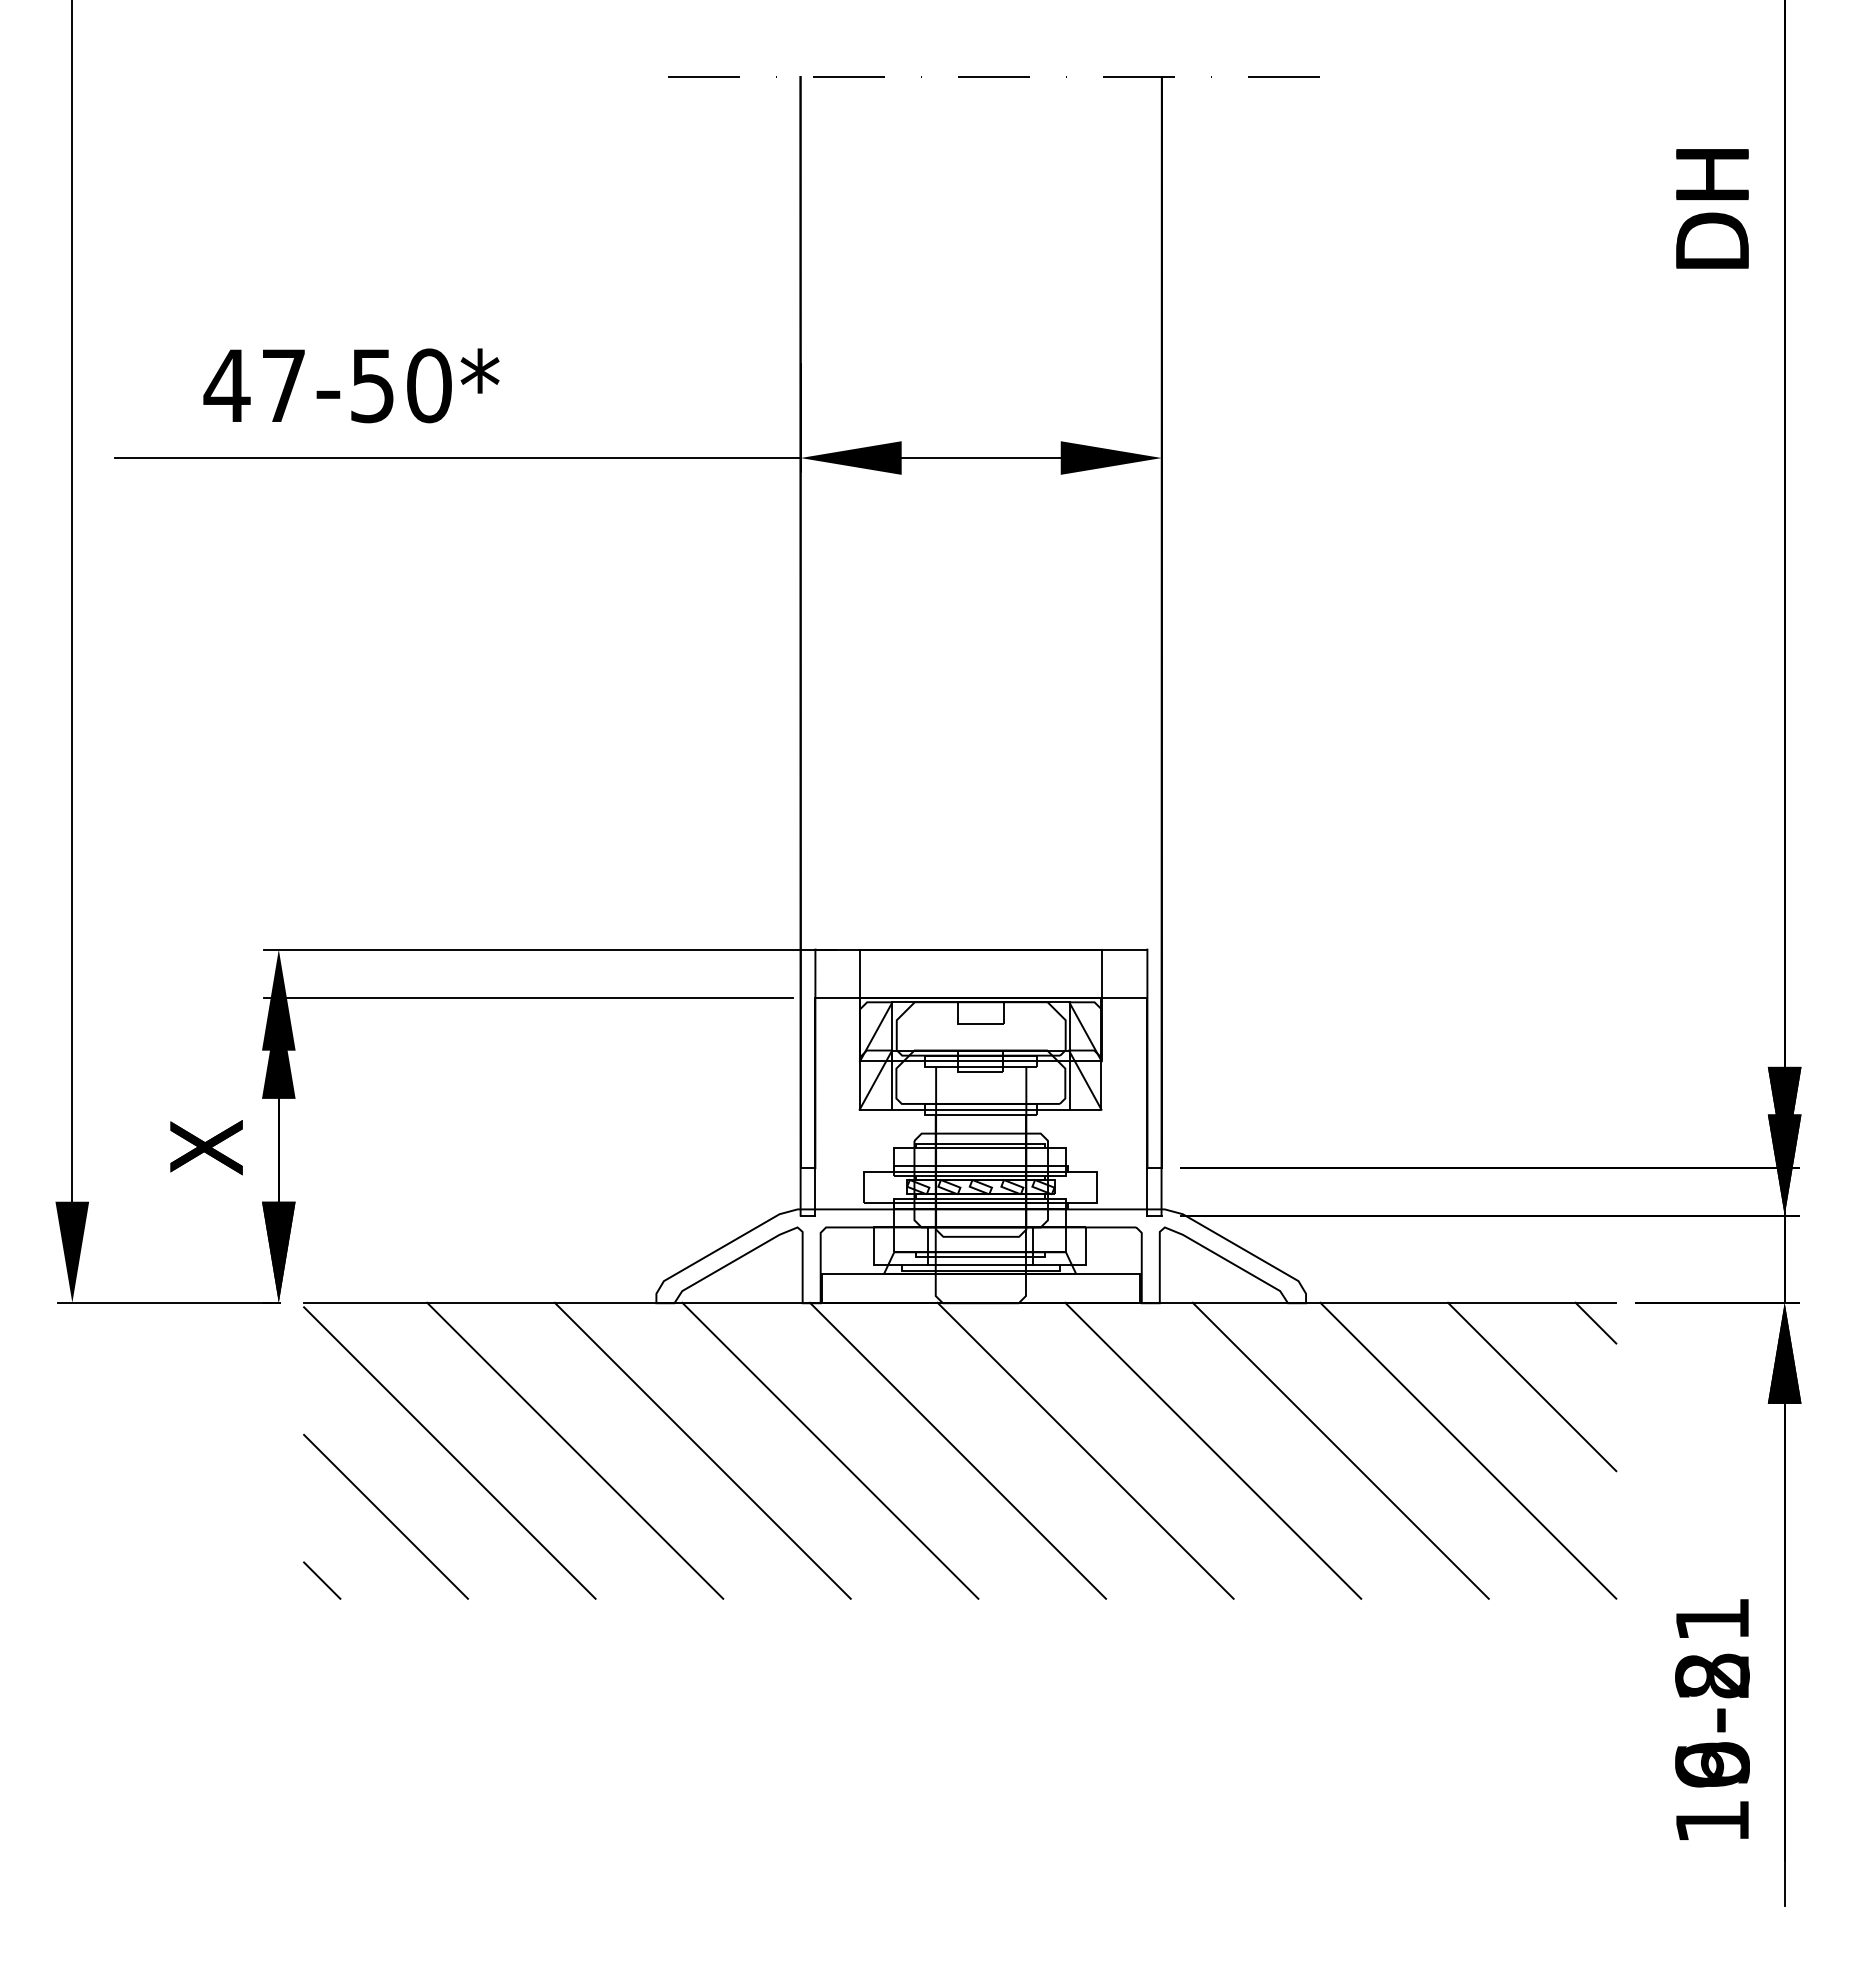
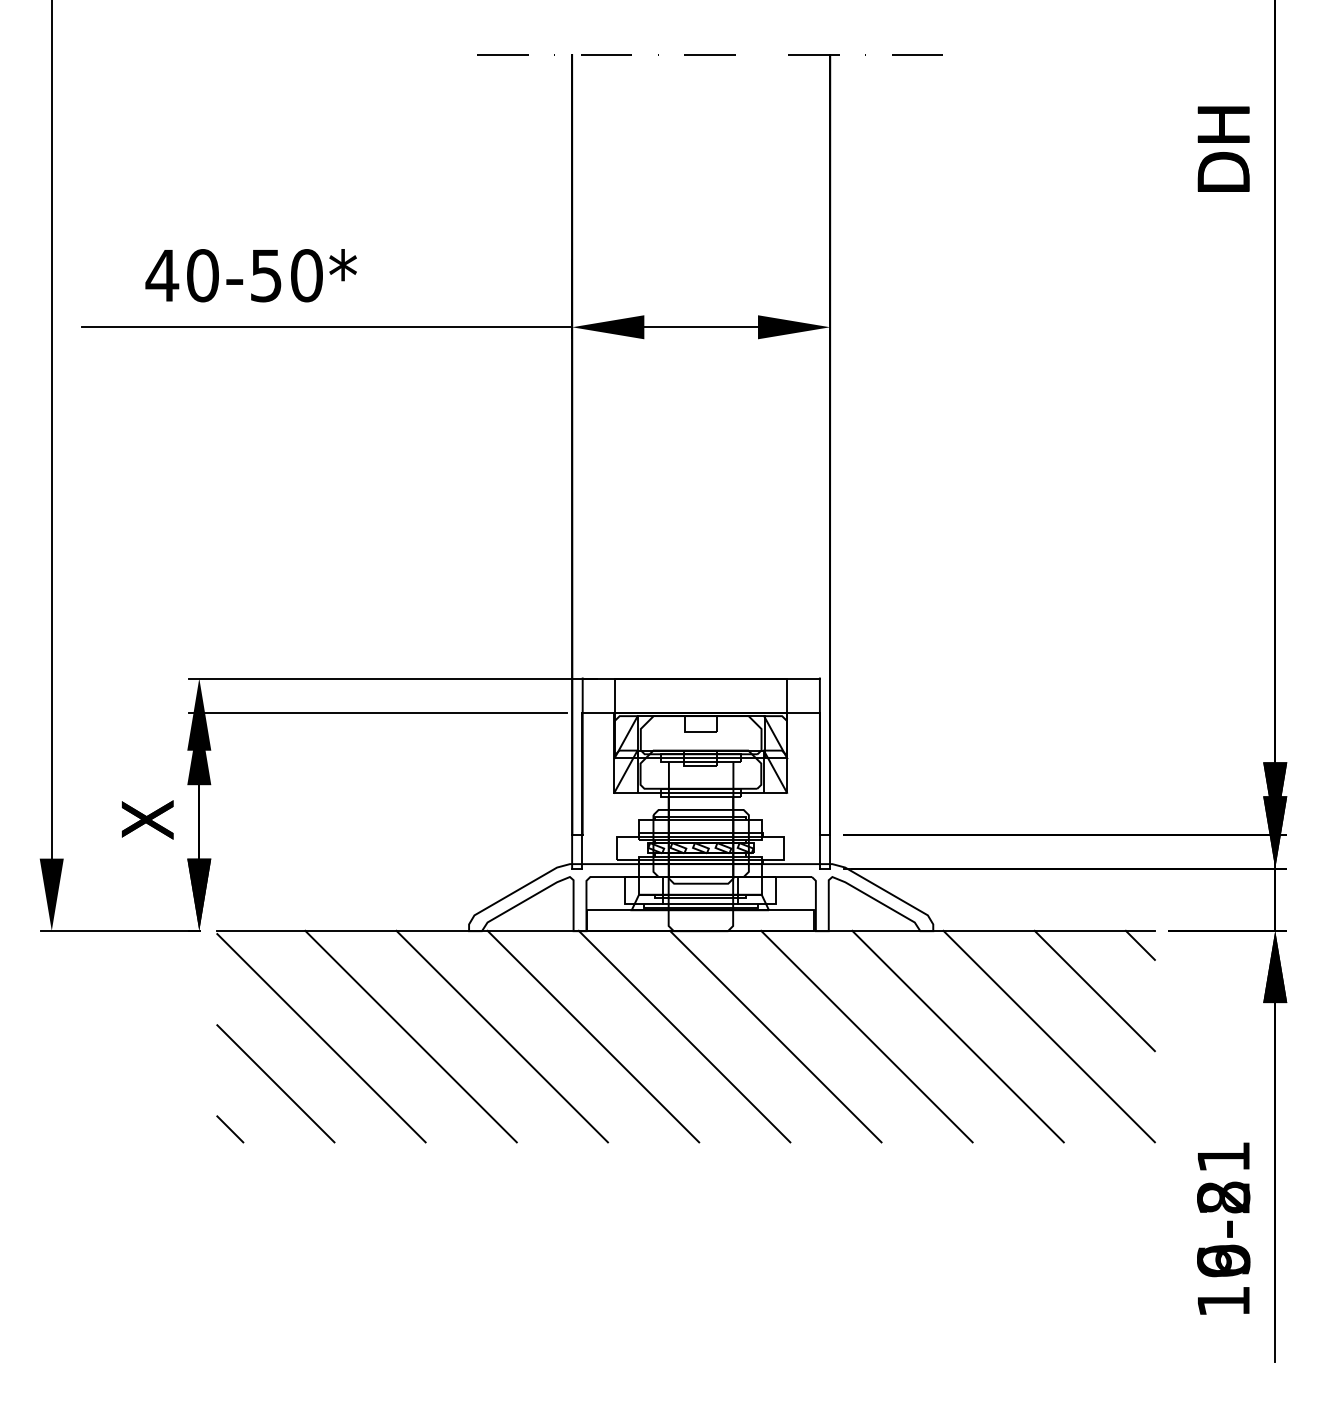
text: (283, 385) -> (202, 275), 47-50* -> 40-50*

